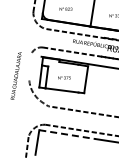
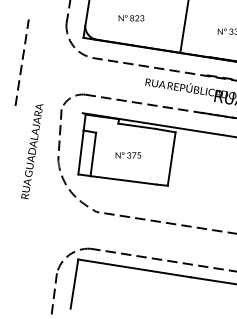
line: (10, 31) -> (20, 62), added
line: (29, 67) -> (58, 134), added
line: (67, 134) -> (134, 268), dashed -> solid

